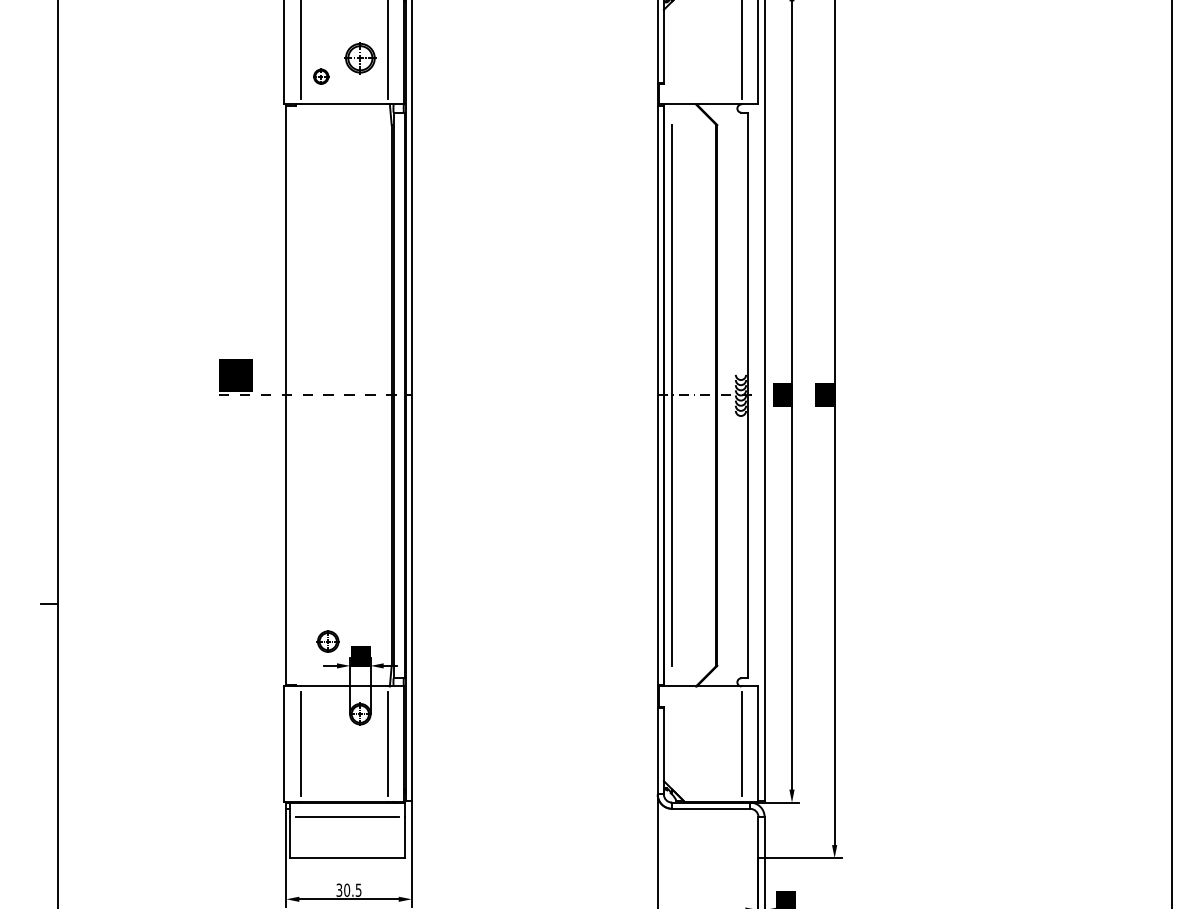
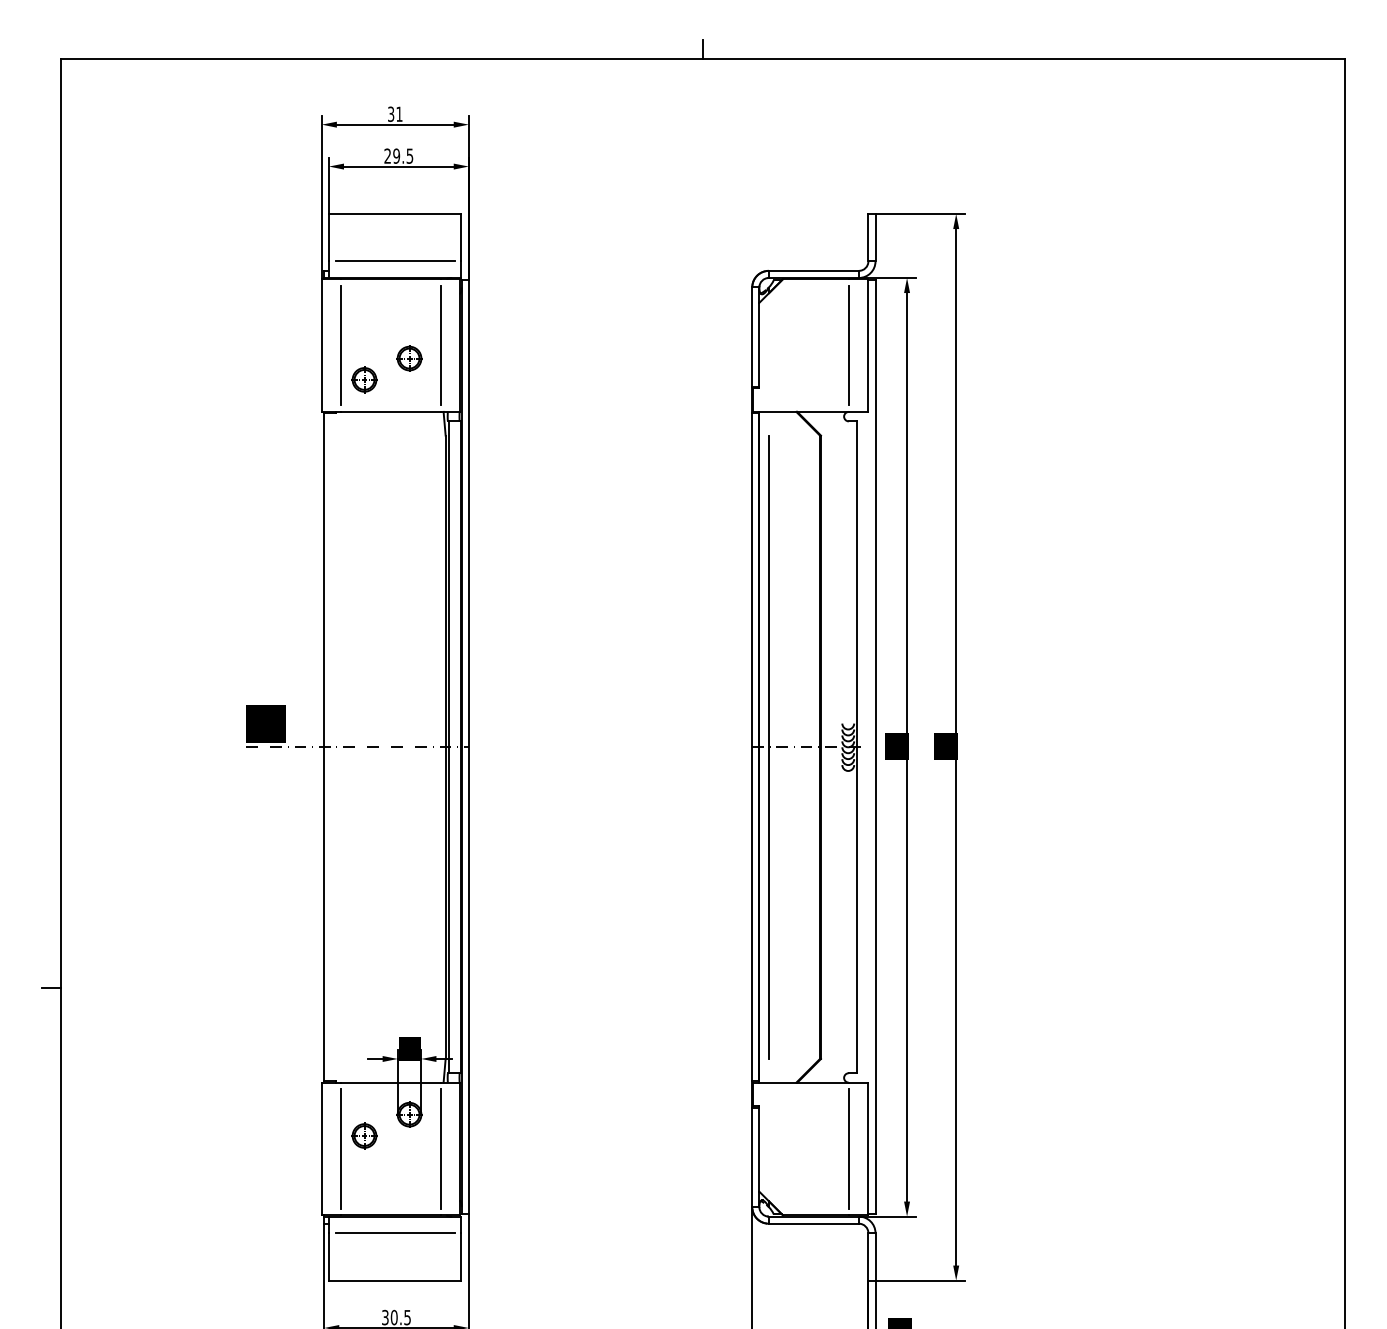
part: (360, 58) -> (409, 358), size x0.71
part: (321, 76) -> (364, 379), size x1.43
part: (328, 641) -> (364, 1135), moved

